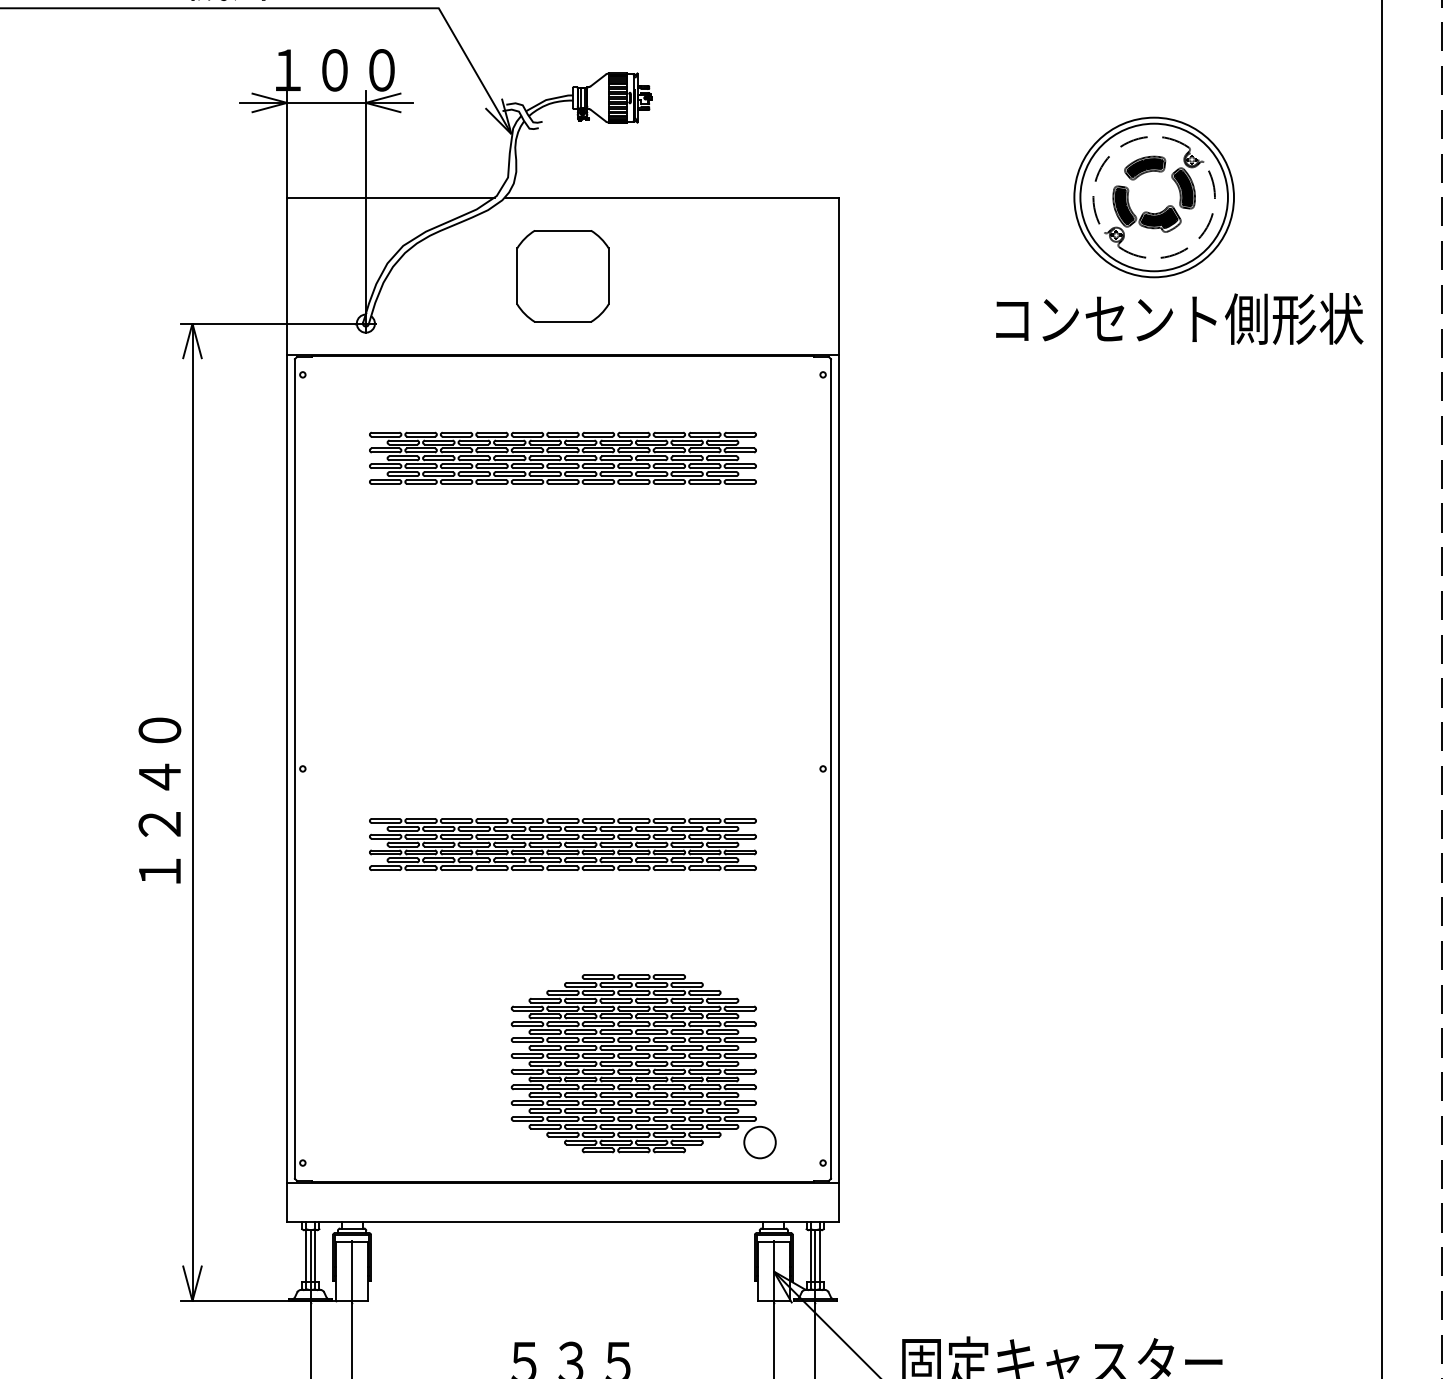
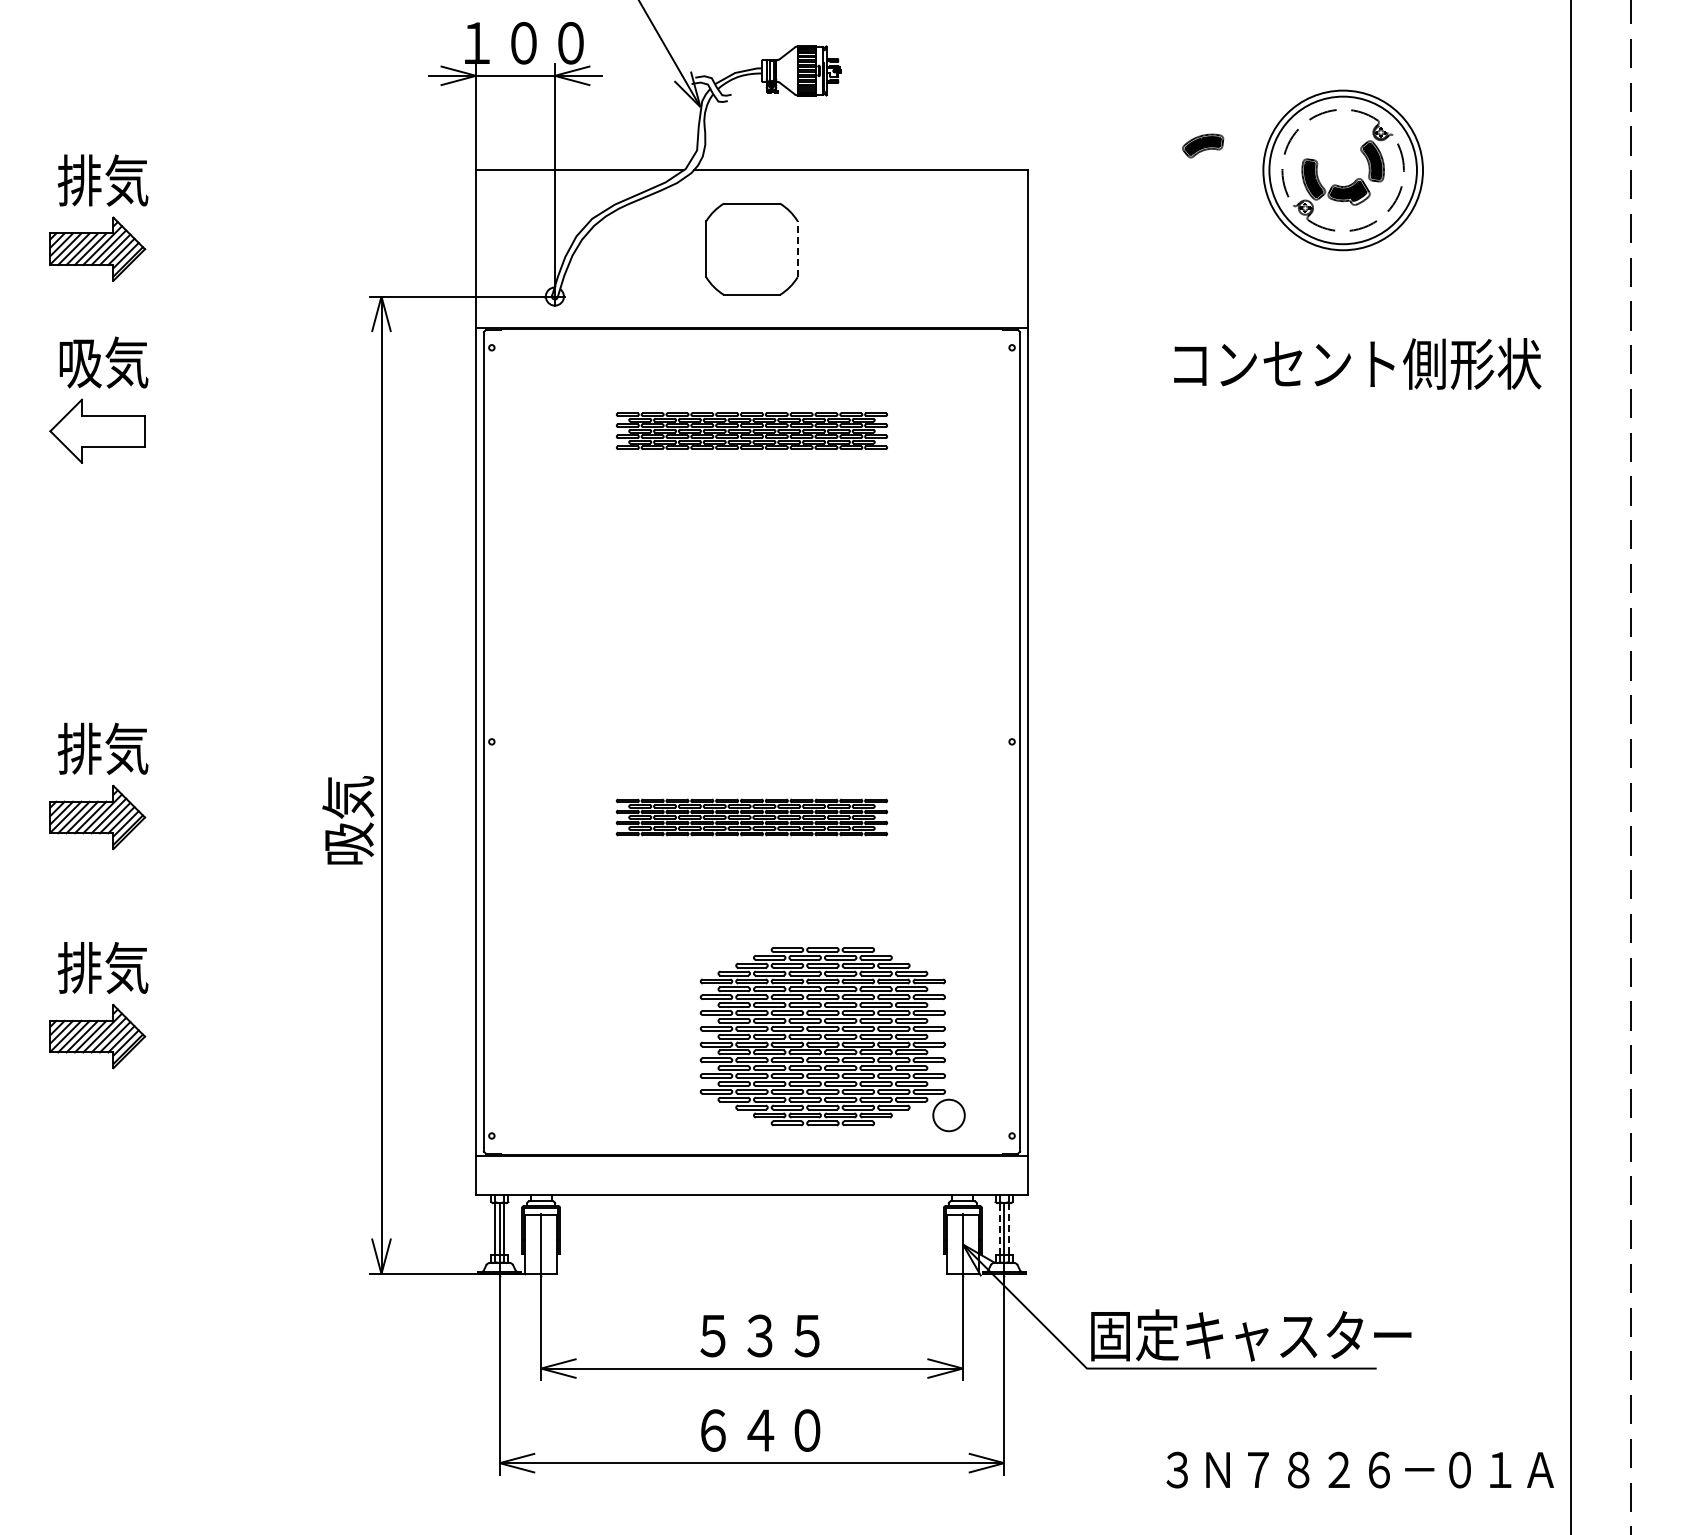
part: (1145, 167) -> (1203, 145), moved
line: (608, 276) -> (797, 249), solid -> dashed
text: (1179, 318) -> (1357, 363), moved
part: (562, 457) -> (751, 430), size x0.7
text: (159, 804) -> (348, 777), １２４０ -> 吸気
part: (562, 844) -> (751, 817), size x0.7
line: (810, 1255) -> (999, 1228), solid -> dashed
line: (819, 1256) -> (1008, 1229), solid -> dashed

